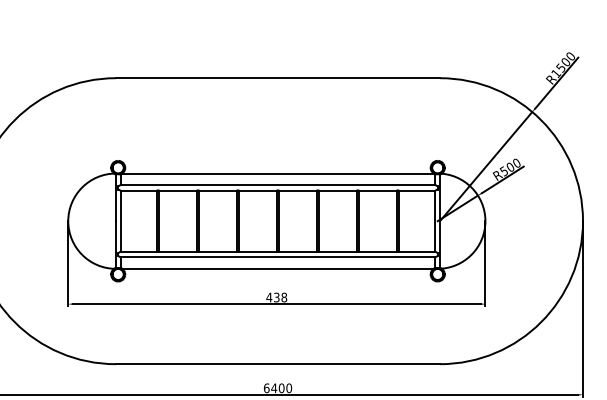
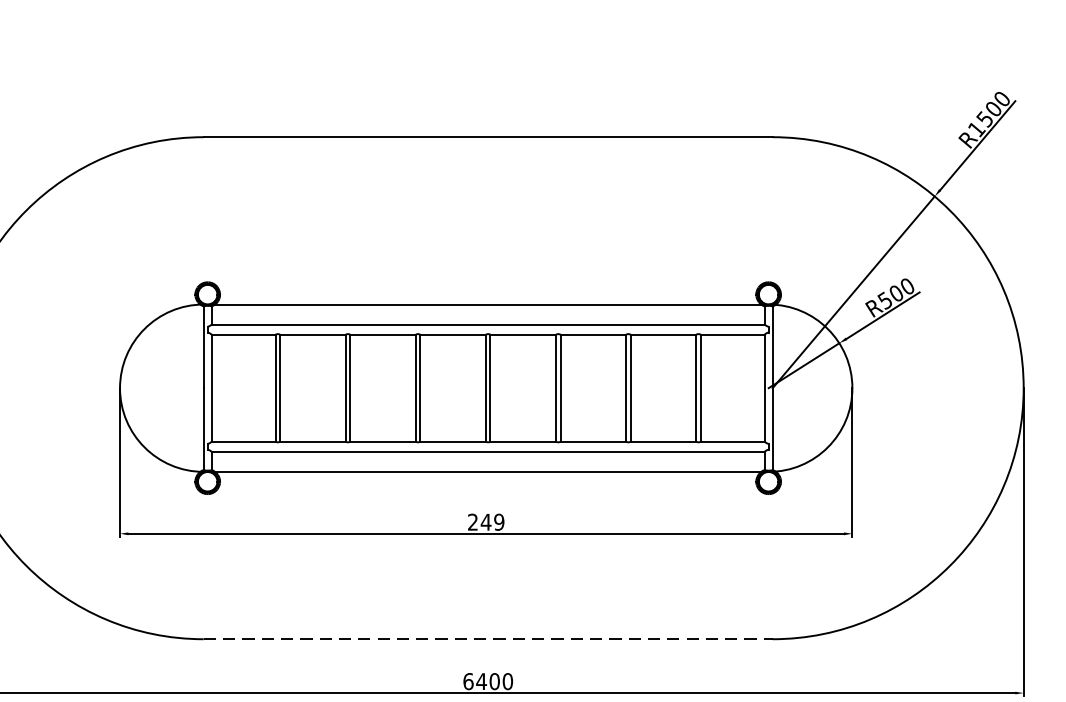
text: (276, 297) -> (485, 522), 438 -> 249
line: (278, 364) -> (489, 639), solid -> dashed

